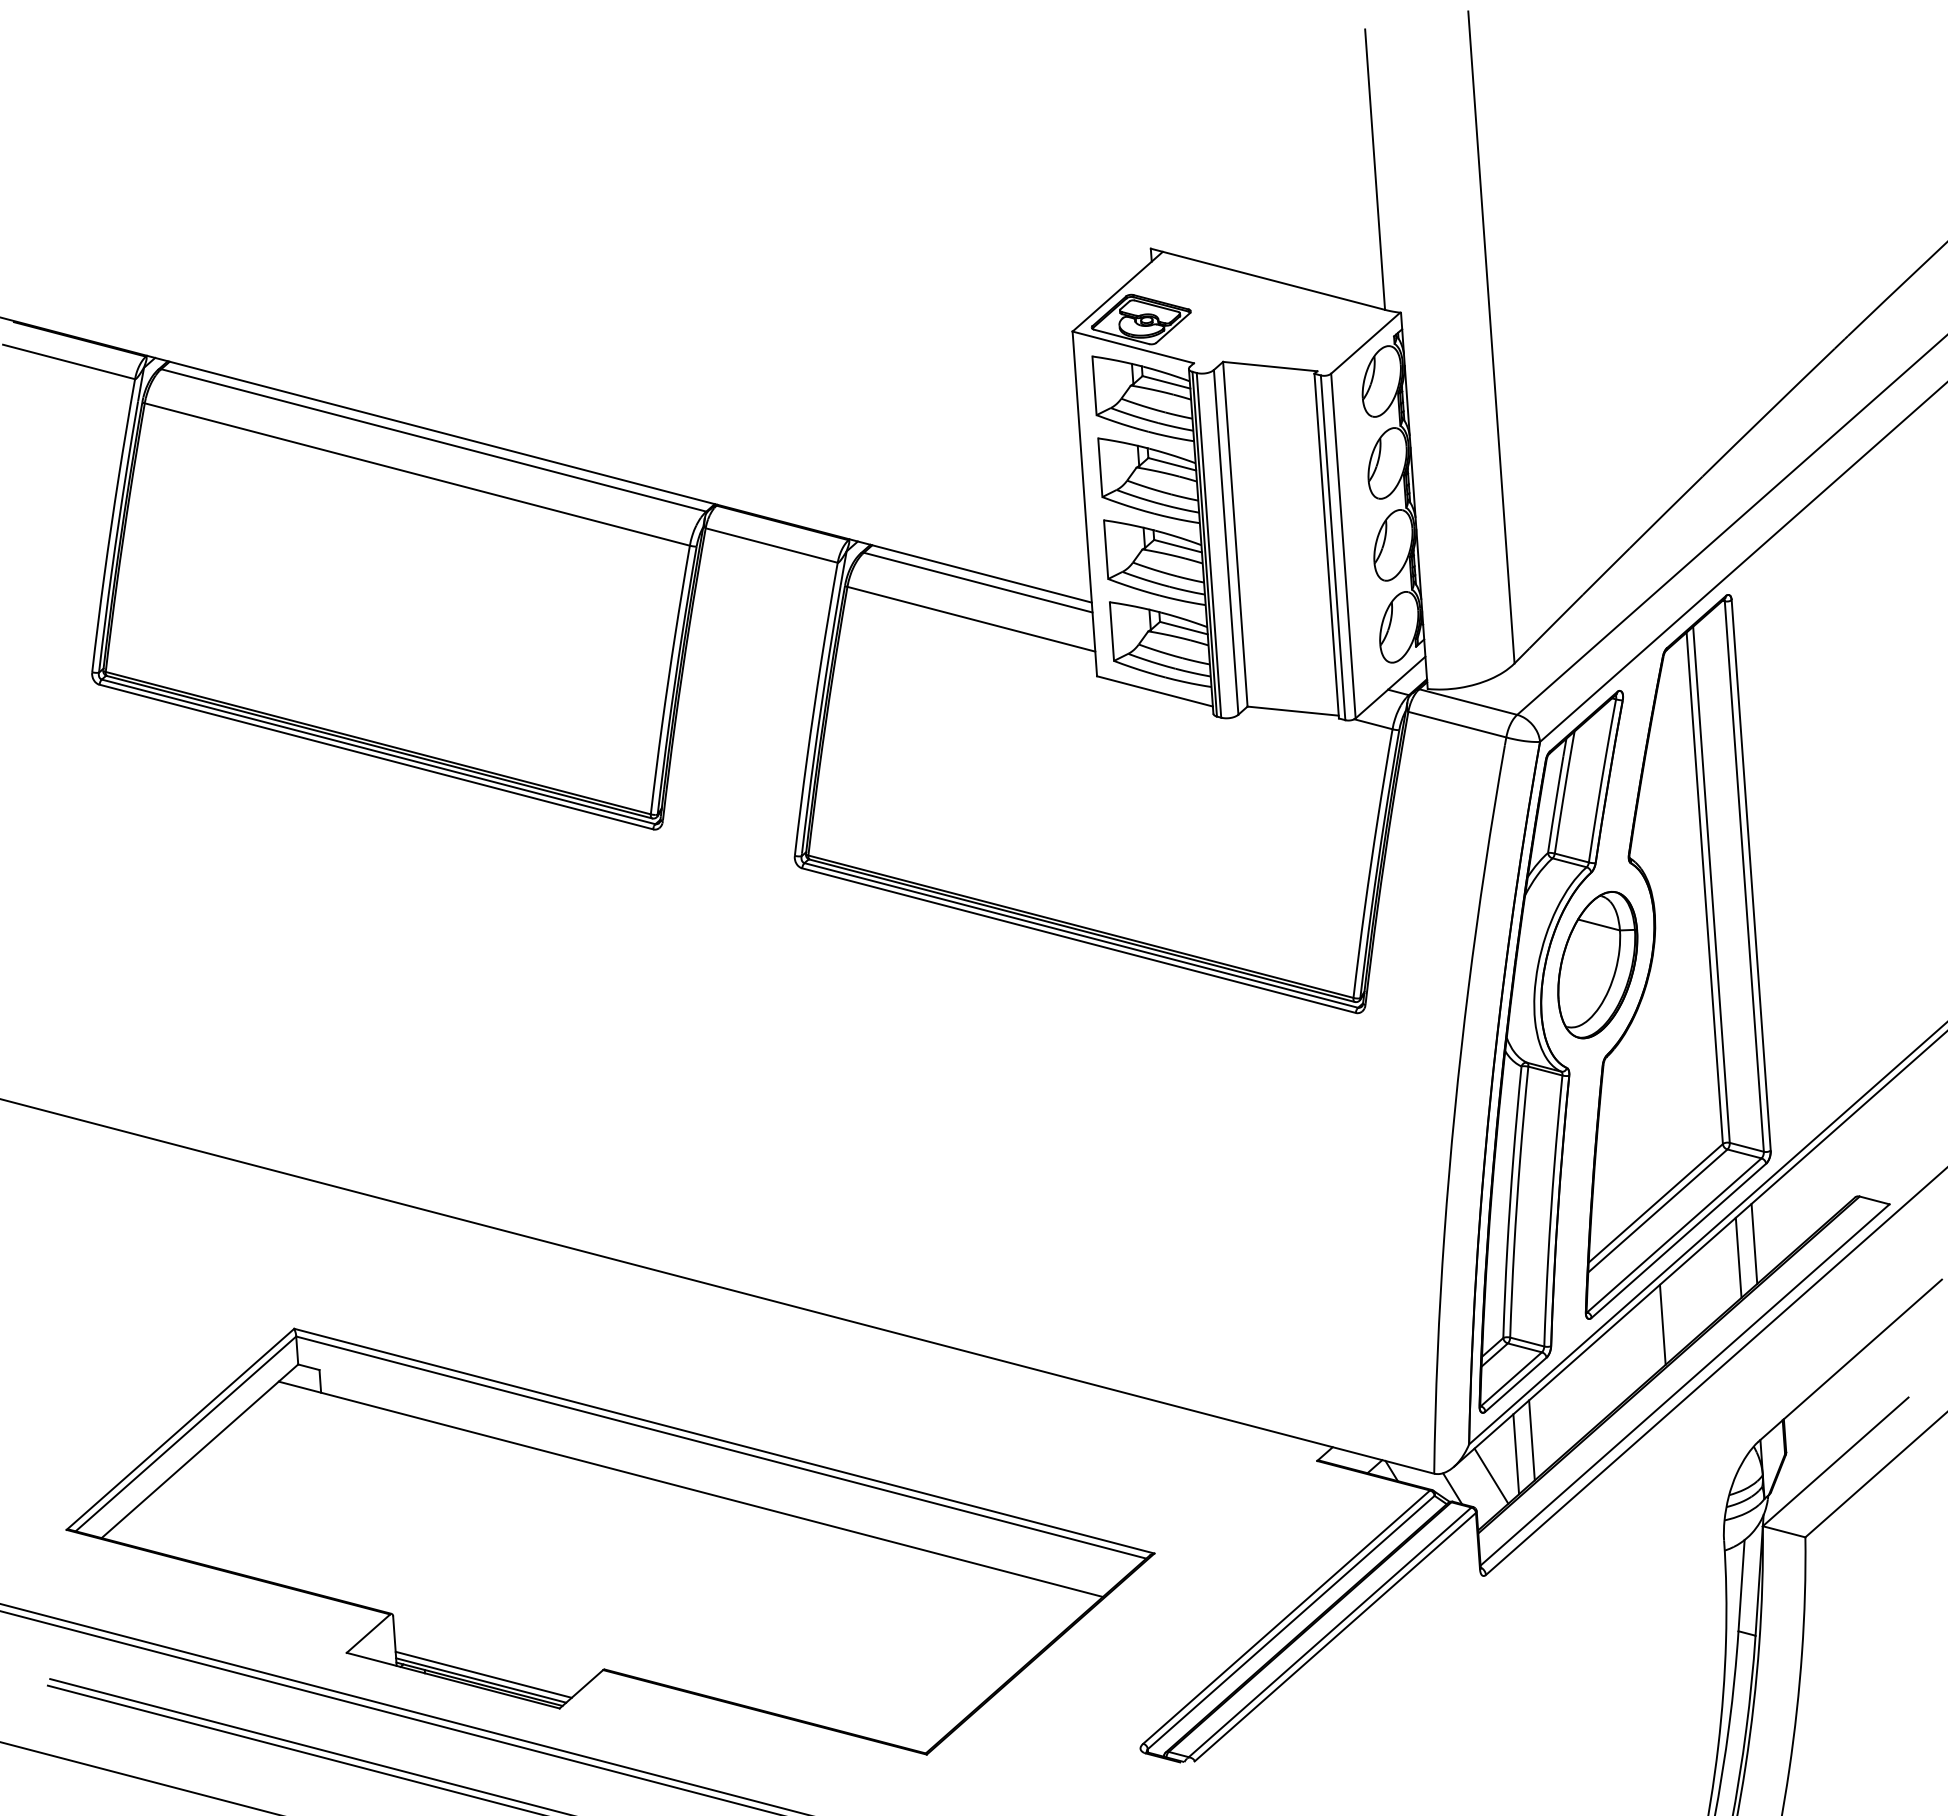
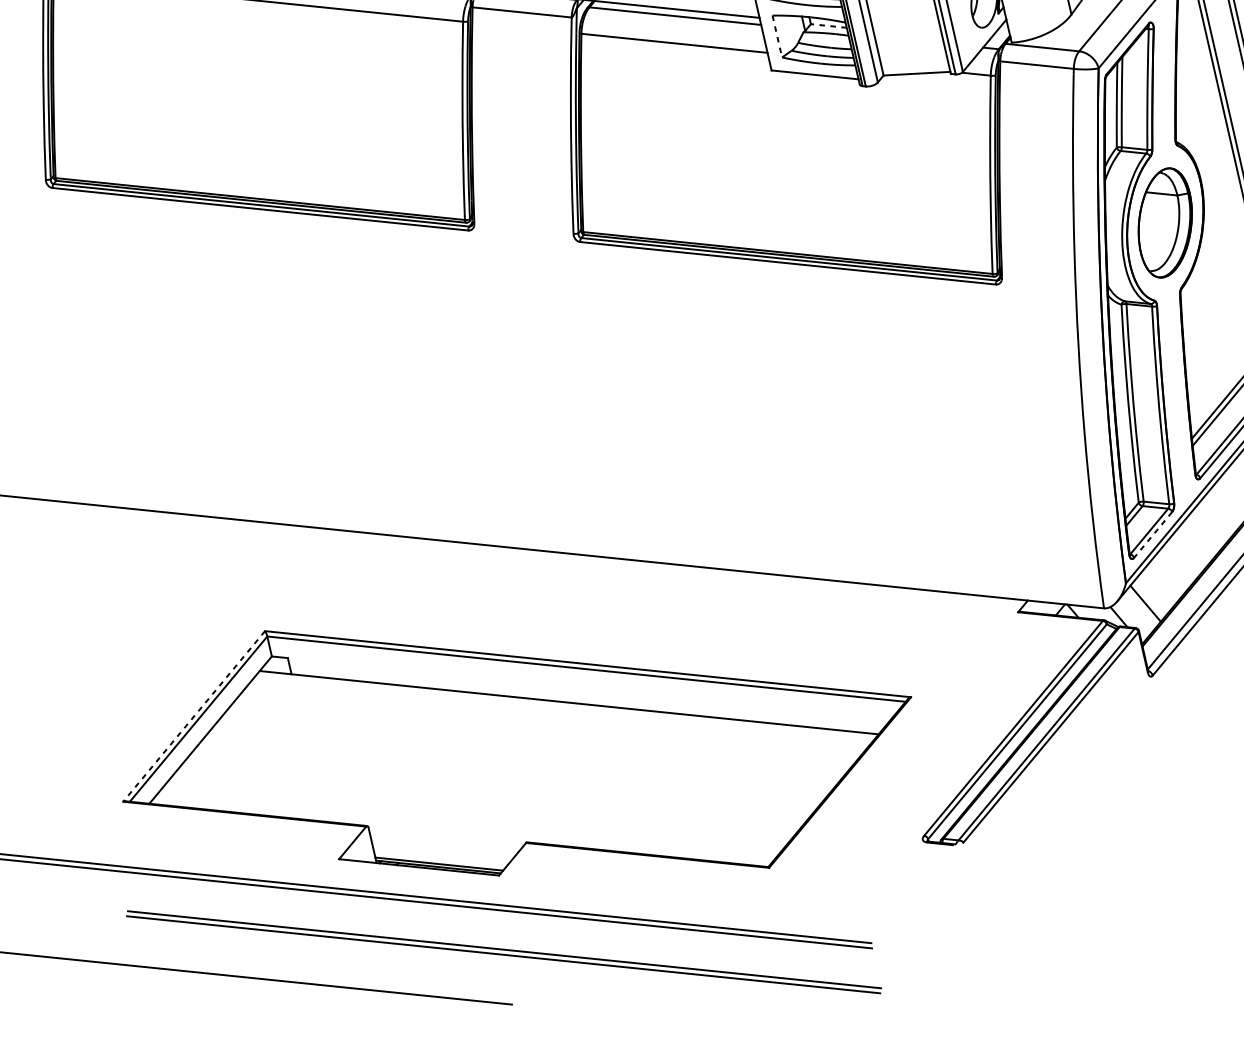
line: (1183, 628) -> (828, 26), solid -> dashed
line: (1111, 632) -> (777, 37), solid -> dashed
line: (1515, 1384) -> (1152, 534), solid -> dashed
line: (180, 1429) -> (194, 716), solid -> dashed
line: (1531, 1440) -> (1170, 573), removed
line: (1516, 1454) -> (1161, 585), removed
line: (483, 1674) -> (440, 859), removed

